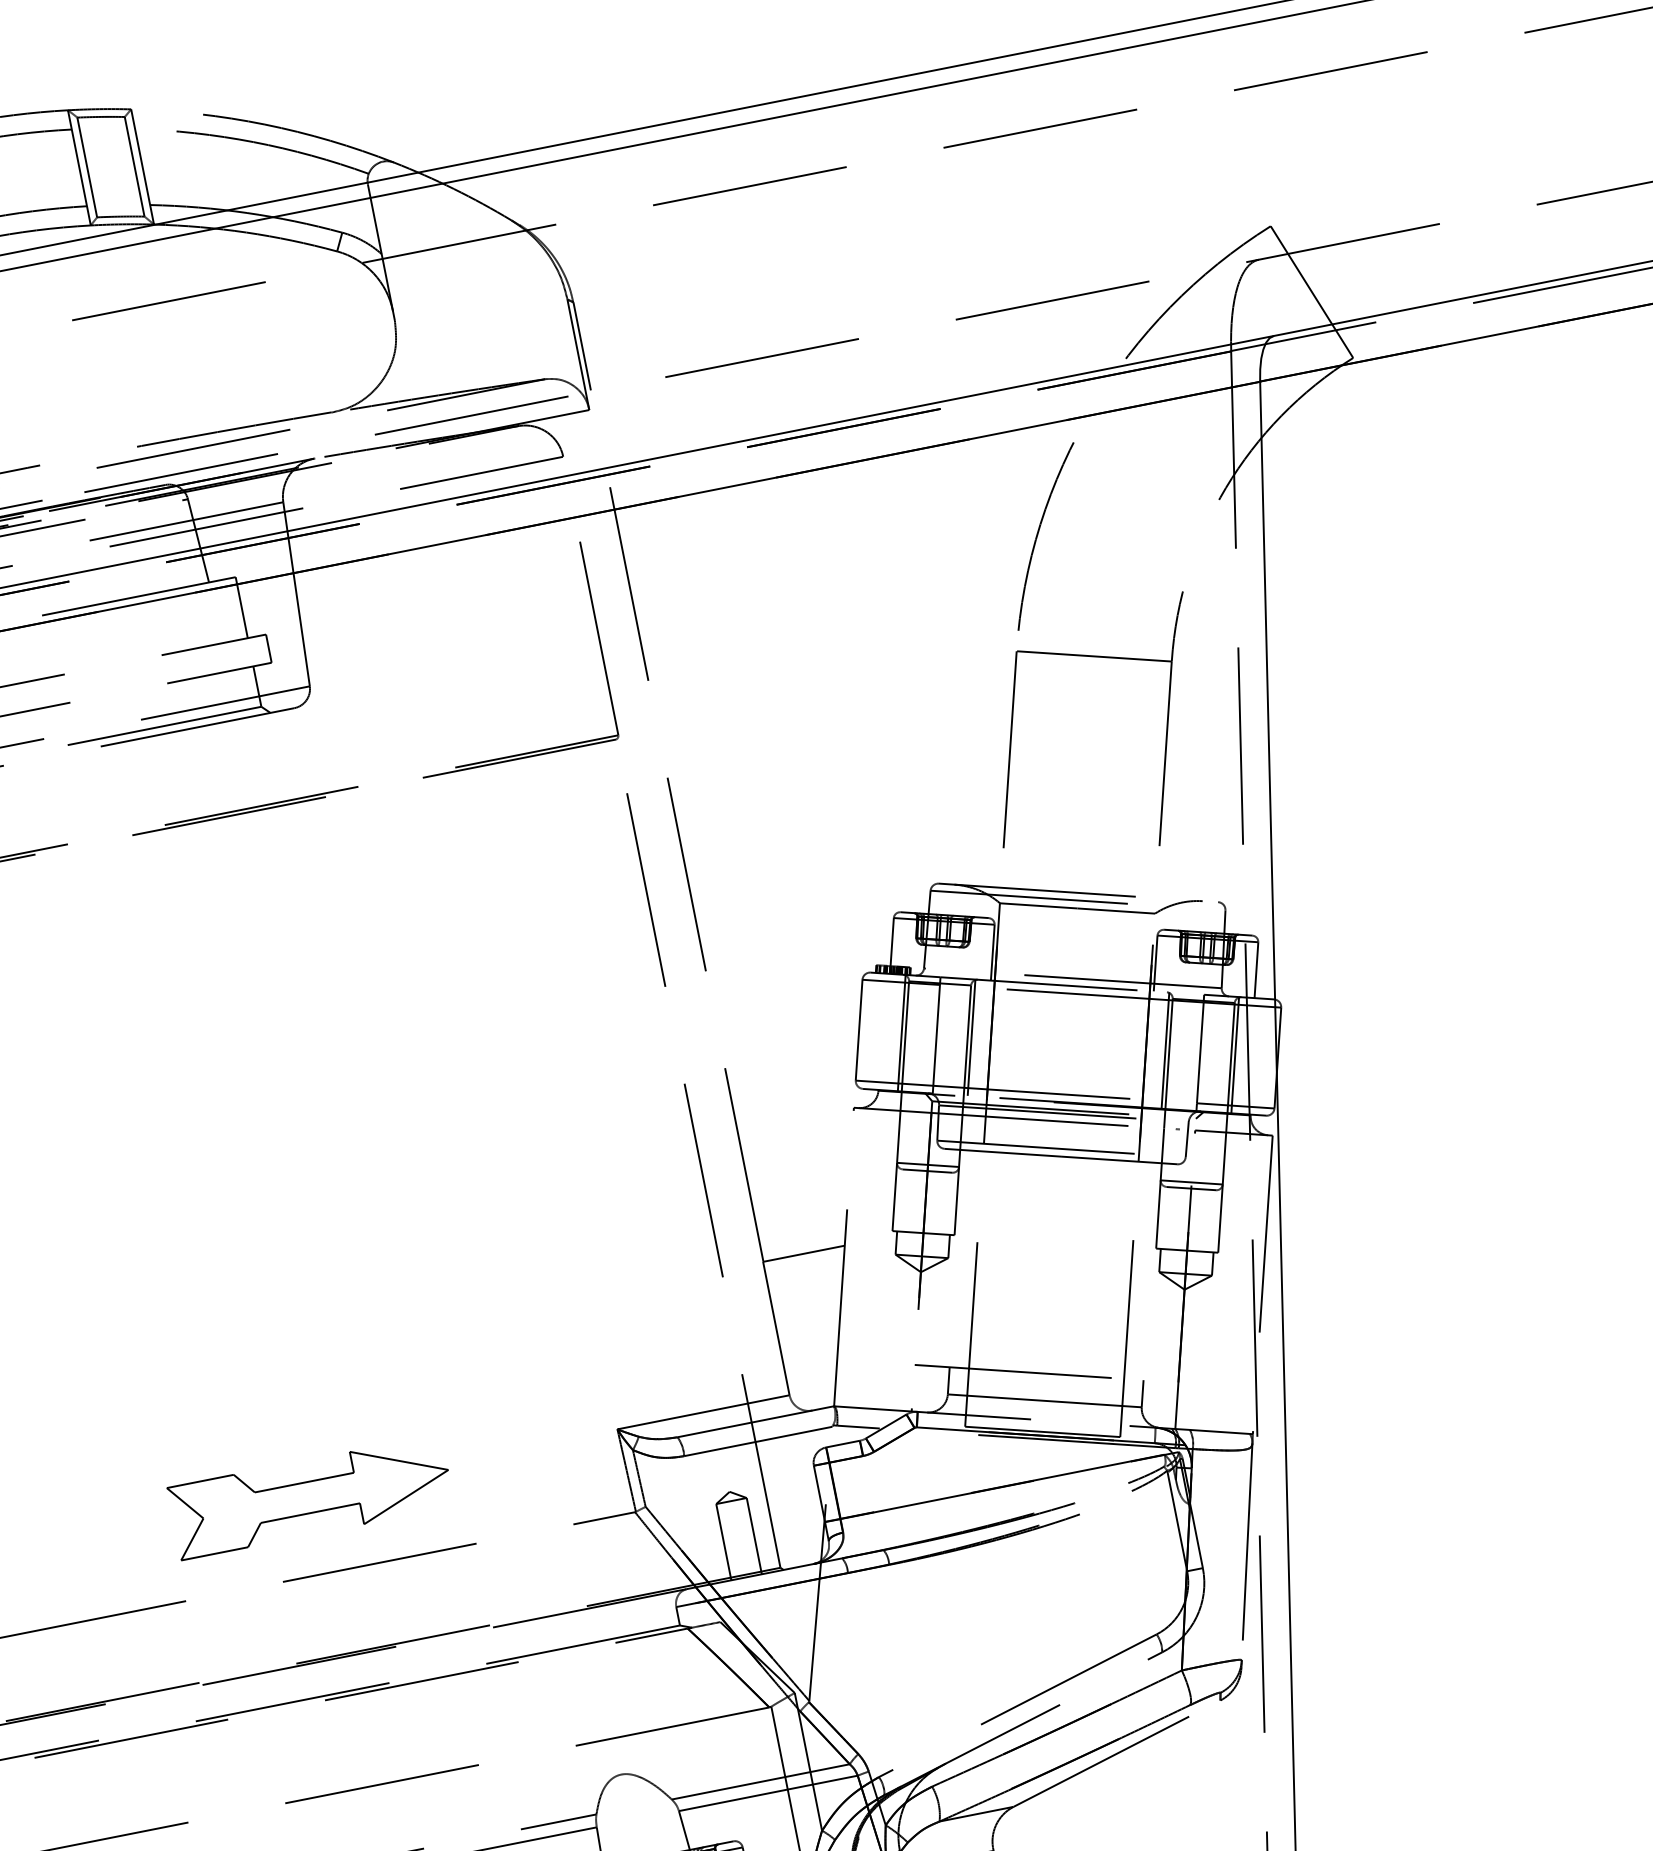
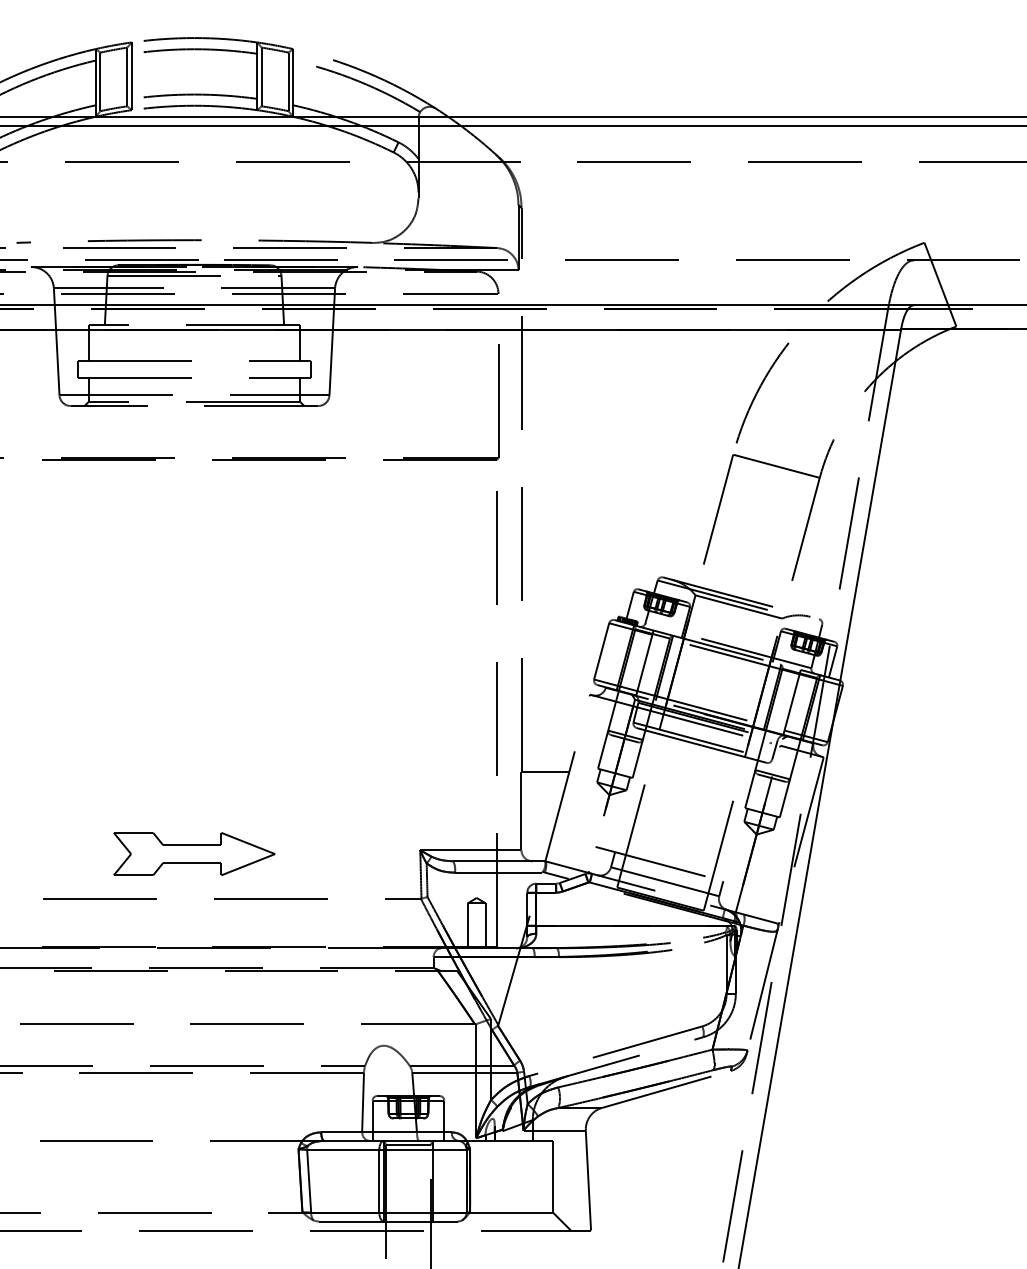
part: (311, 1496) -> (194, 853), moved

